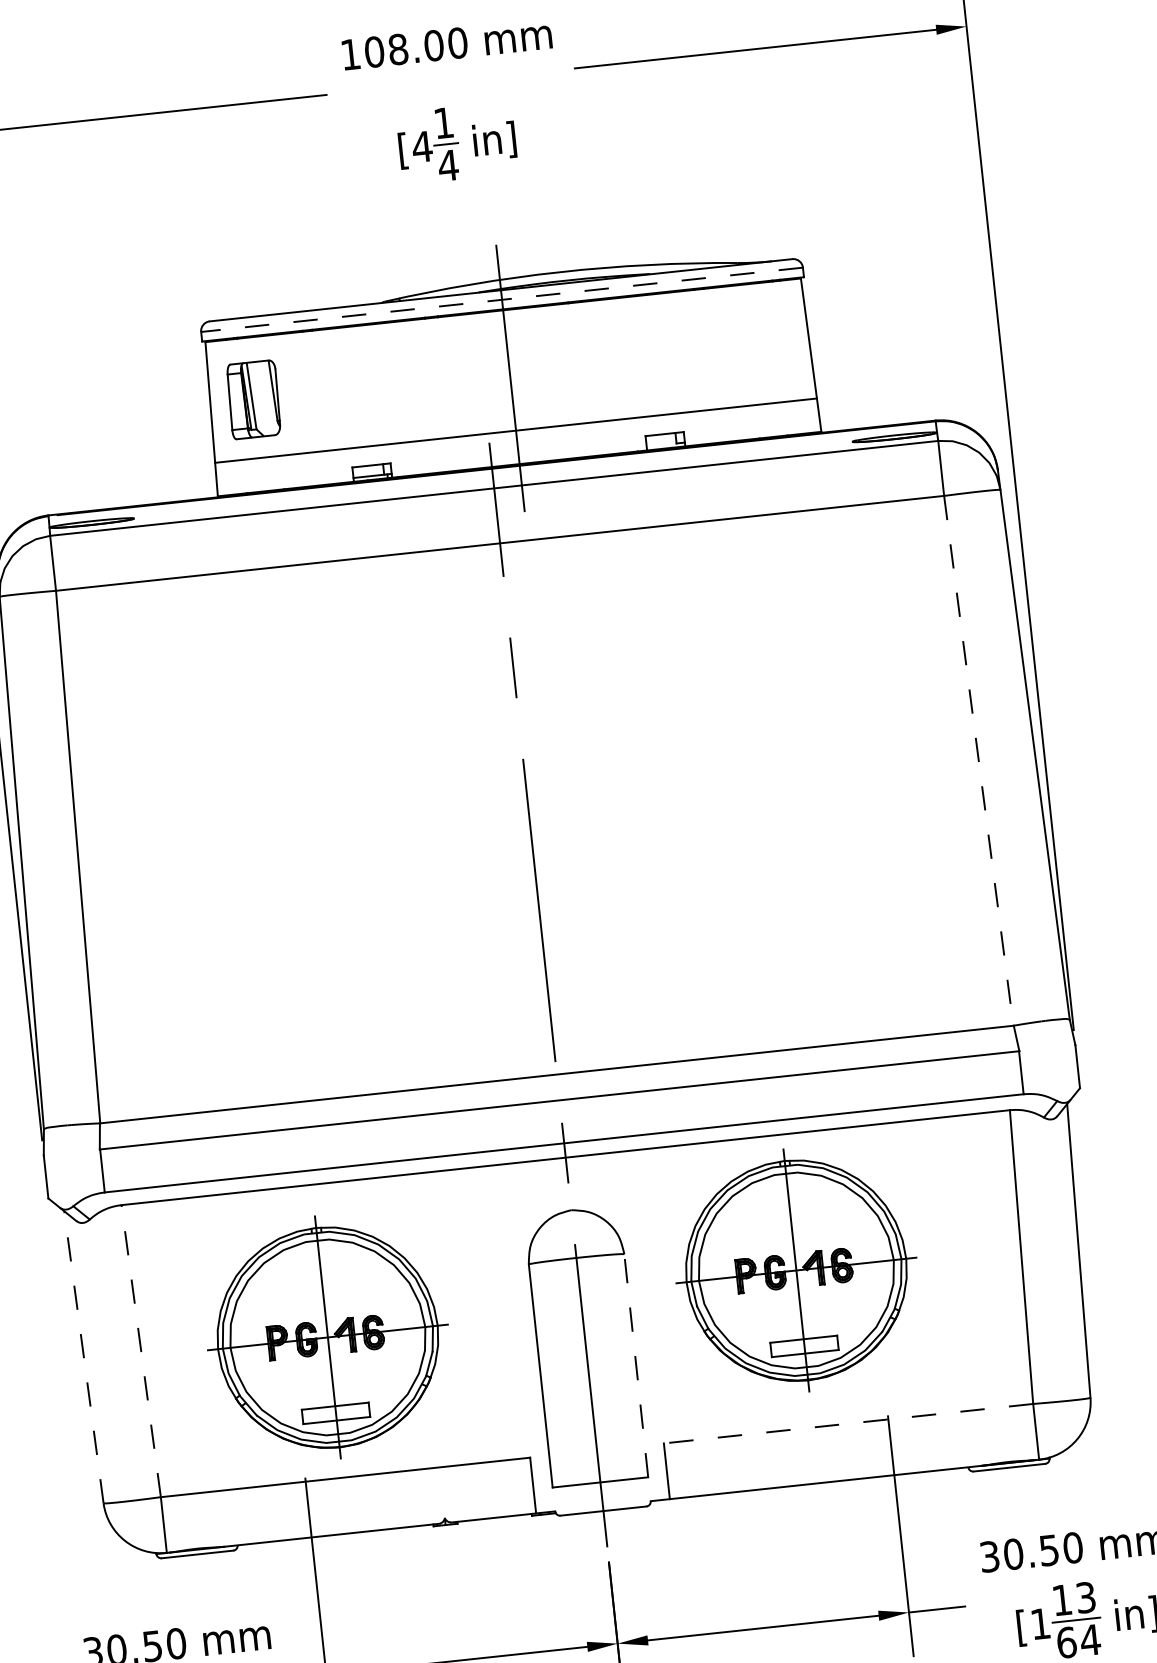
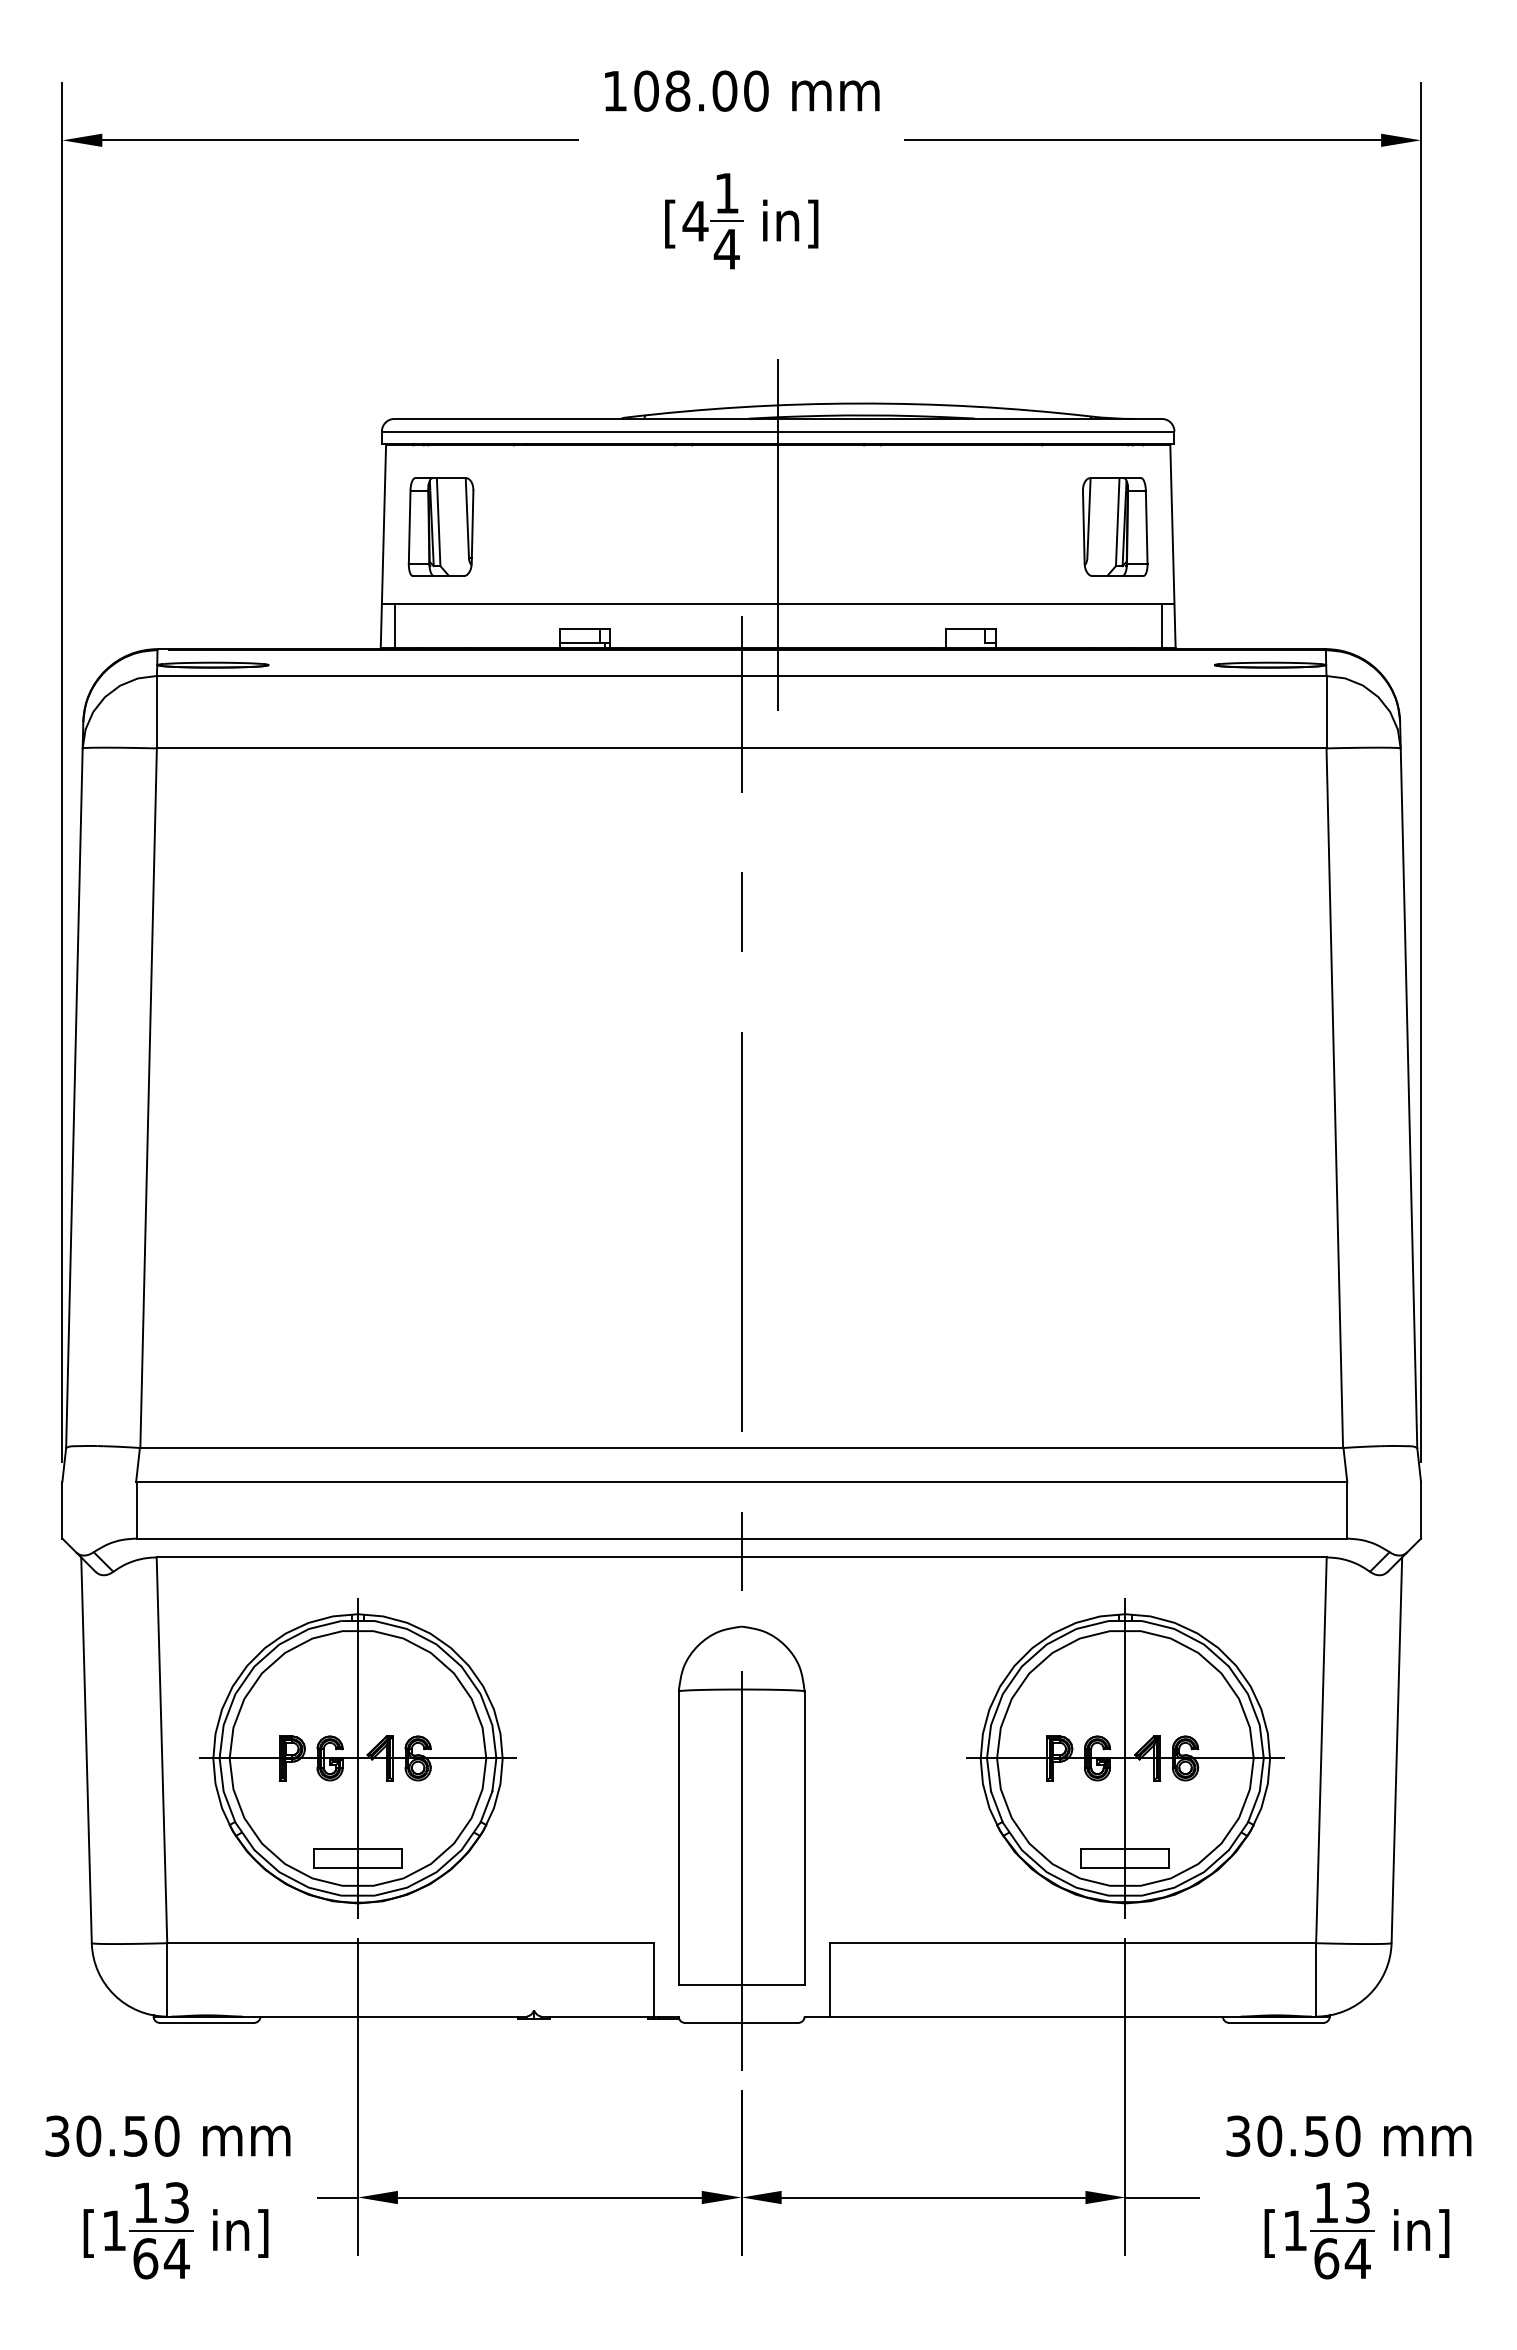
line: (501, 299) -> (777, 431), dashed -> solid
part: (765, 344) -> (1115, 526), added
line: (808, 415) -> (1161, 625), added
line: (226, 478) -> (394, 625), added
line: (978, 761) -> (1334, 1098), dashed -> solid
part: (796, 1270) -> (1125, 1758), moved
part: (327, 1337) -> (357, 1758), moved
line: (140, 1351) -> (161, 1750), dashed -> solid
line: (83, 1357) -> (86, 1750), dashed -> solid
line: (636, 1365) -> (804, 1838), dashed -> solid
line: (848, 1423) -> (1072, 1943), dashed -> solid

